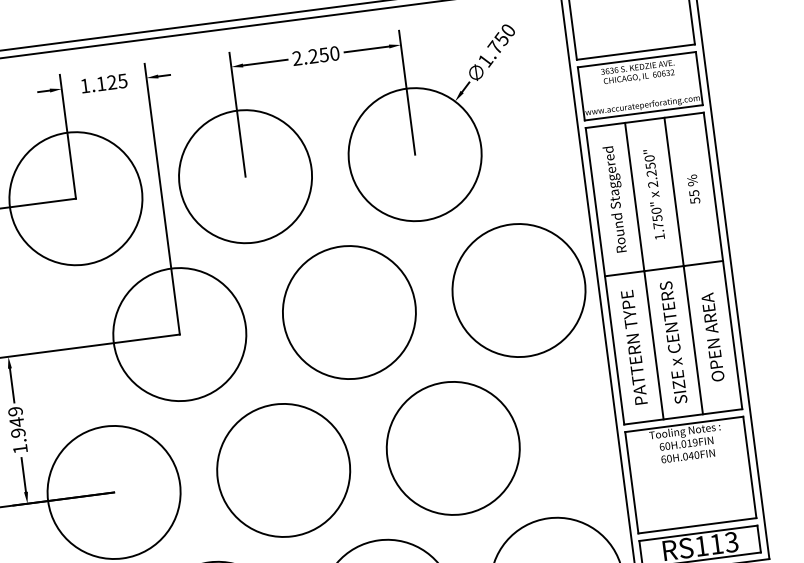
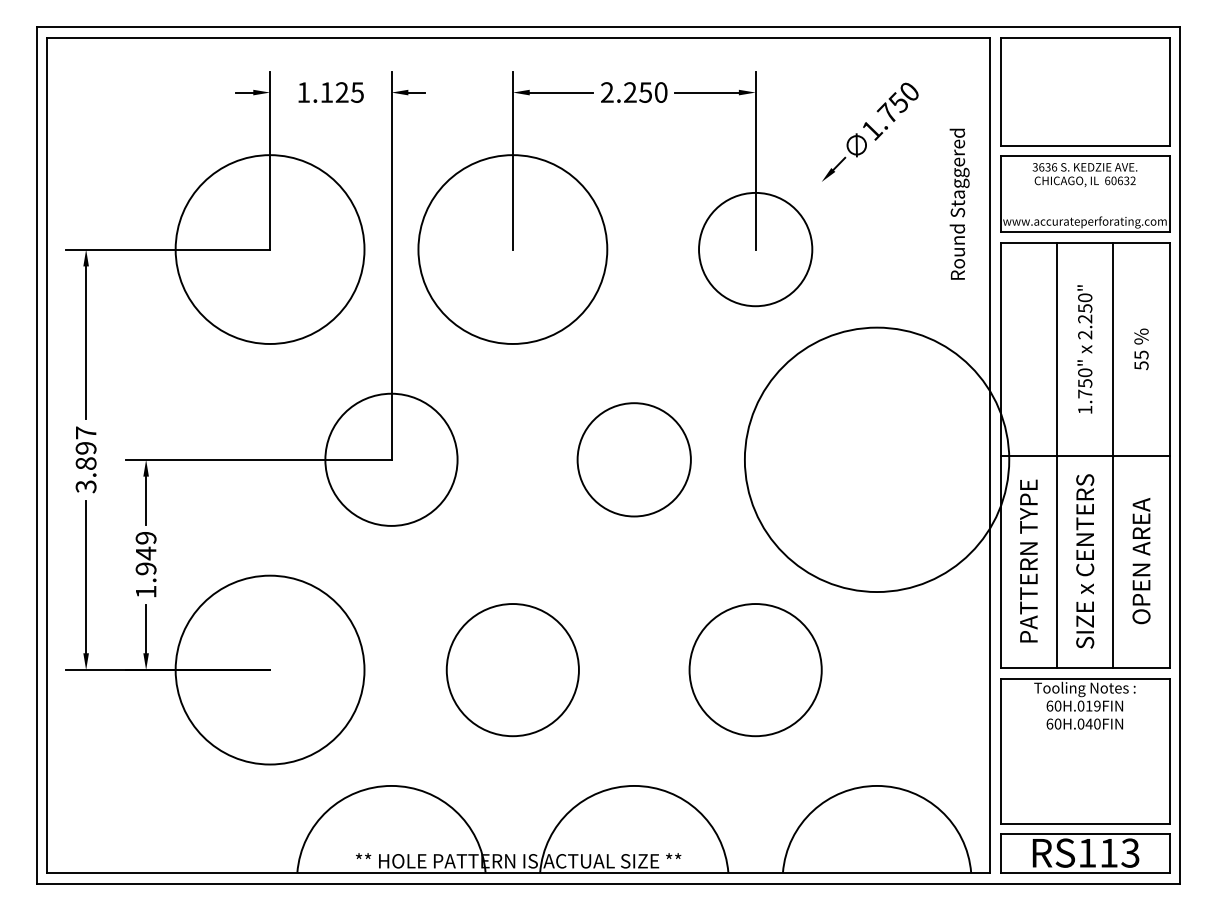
circle: (415, 154) -> (755, 249), size x0.6
text: (616, 198) -> (959, 203), moved
circle: (518, 290) -> (876, 459), size x1.4
circle: (348, 312) -> (633, 459), size x0.6
circle: (179, 334) -> (391, 459), size x0.7
circle: (453, 448) -> (755, 669), size x0.7
circle: (283, 470) -> (512, 669), size x0.7

